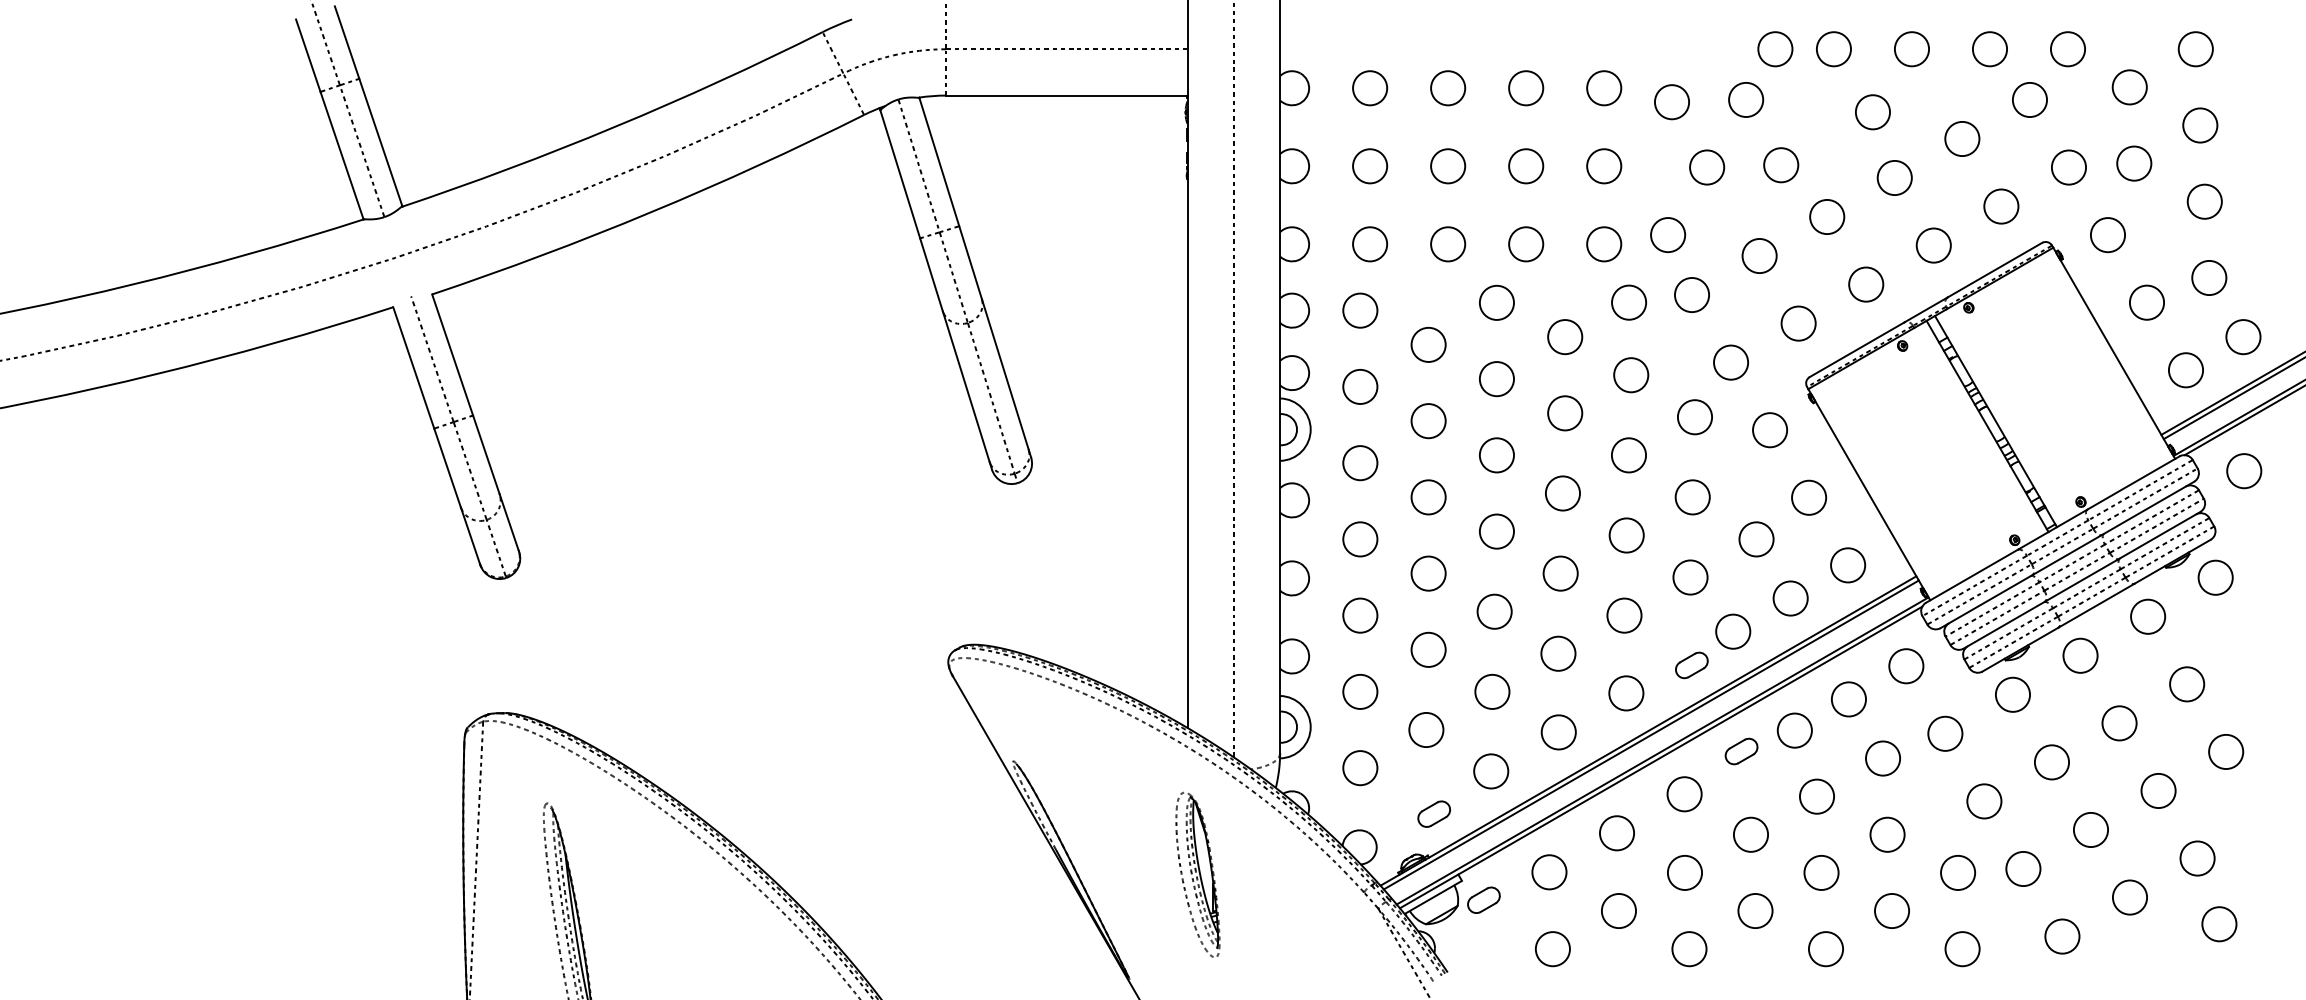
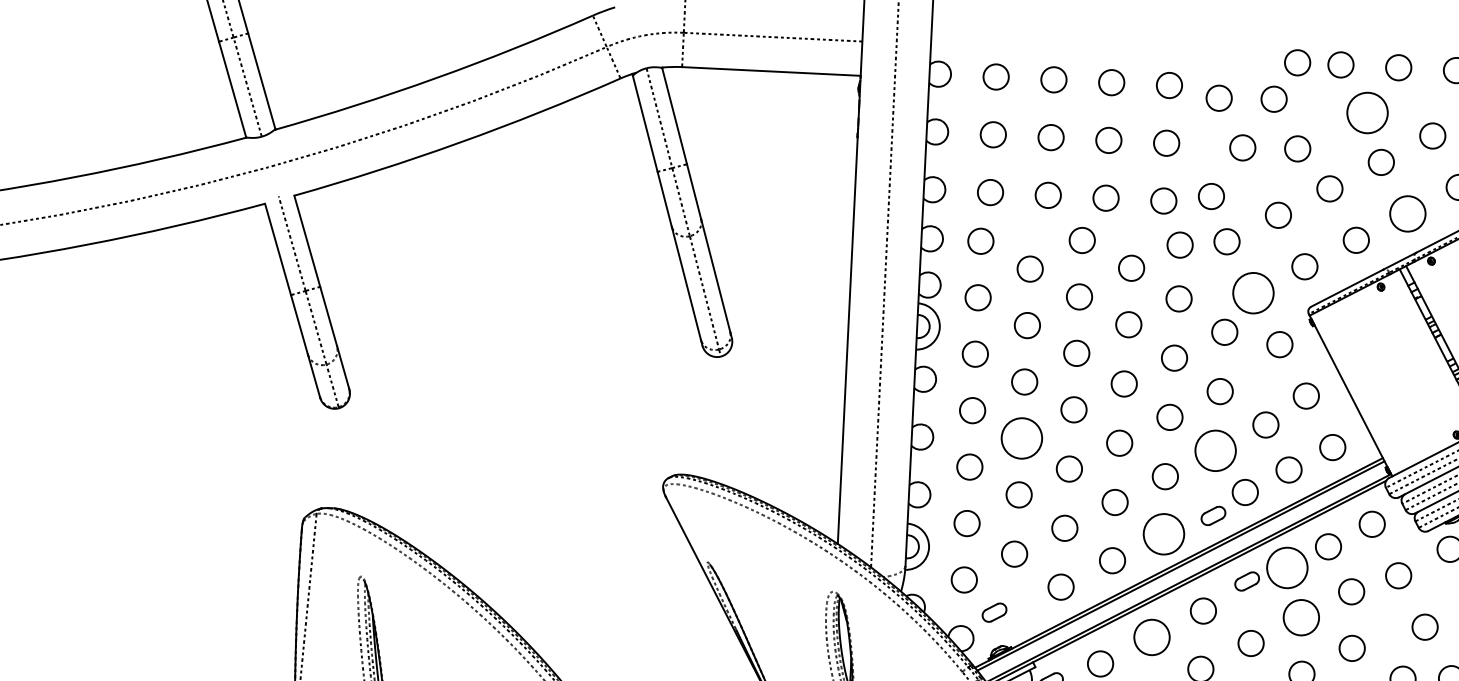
circle: (1872, 112) -> (1367, 113), size x1.6
circle: (1933, 245) -> (1407, 213), size x1.4
circle: (1731, 362) -> (1253, 293), size x1.6
circle: (1428, 573) -> (1021, 438), size x1.6
circle: (1690, 577) -> (1215, 450), size x1.6
circle: (1626, 693) -> (1164, 534), size x1.6
circle: (1794, 730) -> (1287, 567), size x1.6
circle: (1816, 796) -> (1300, 617), size x1.4
part: (1434, 813) -> (994, 612), moved
circle: (1616, 833) -> (1151, 637), size x1.4

